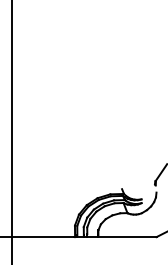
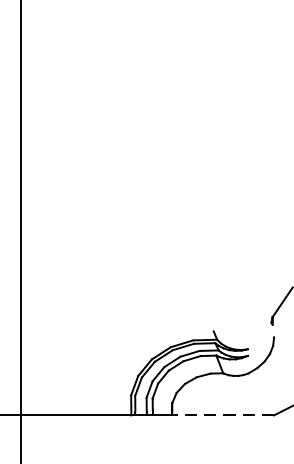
line: (126, 237) -> (221, 416), solid -> dashed

